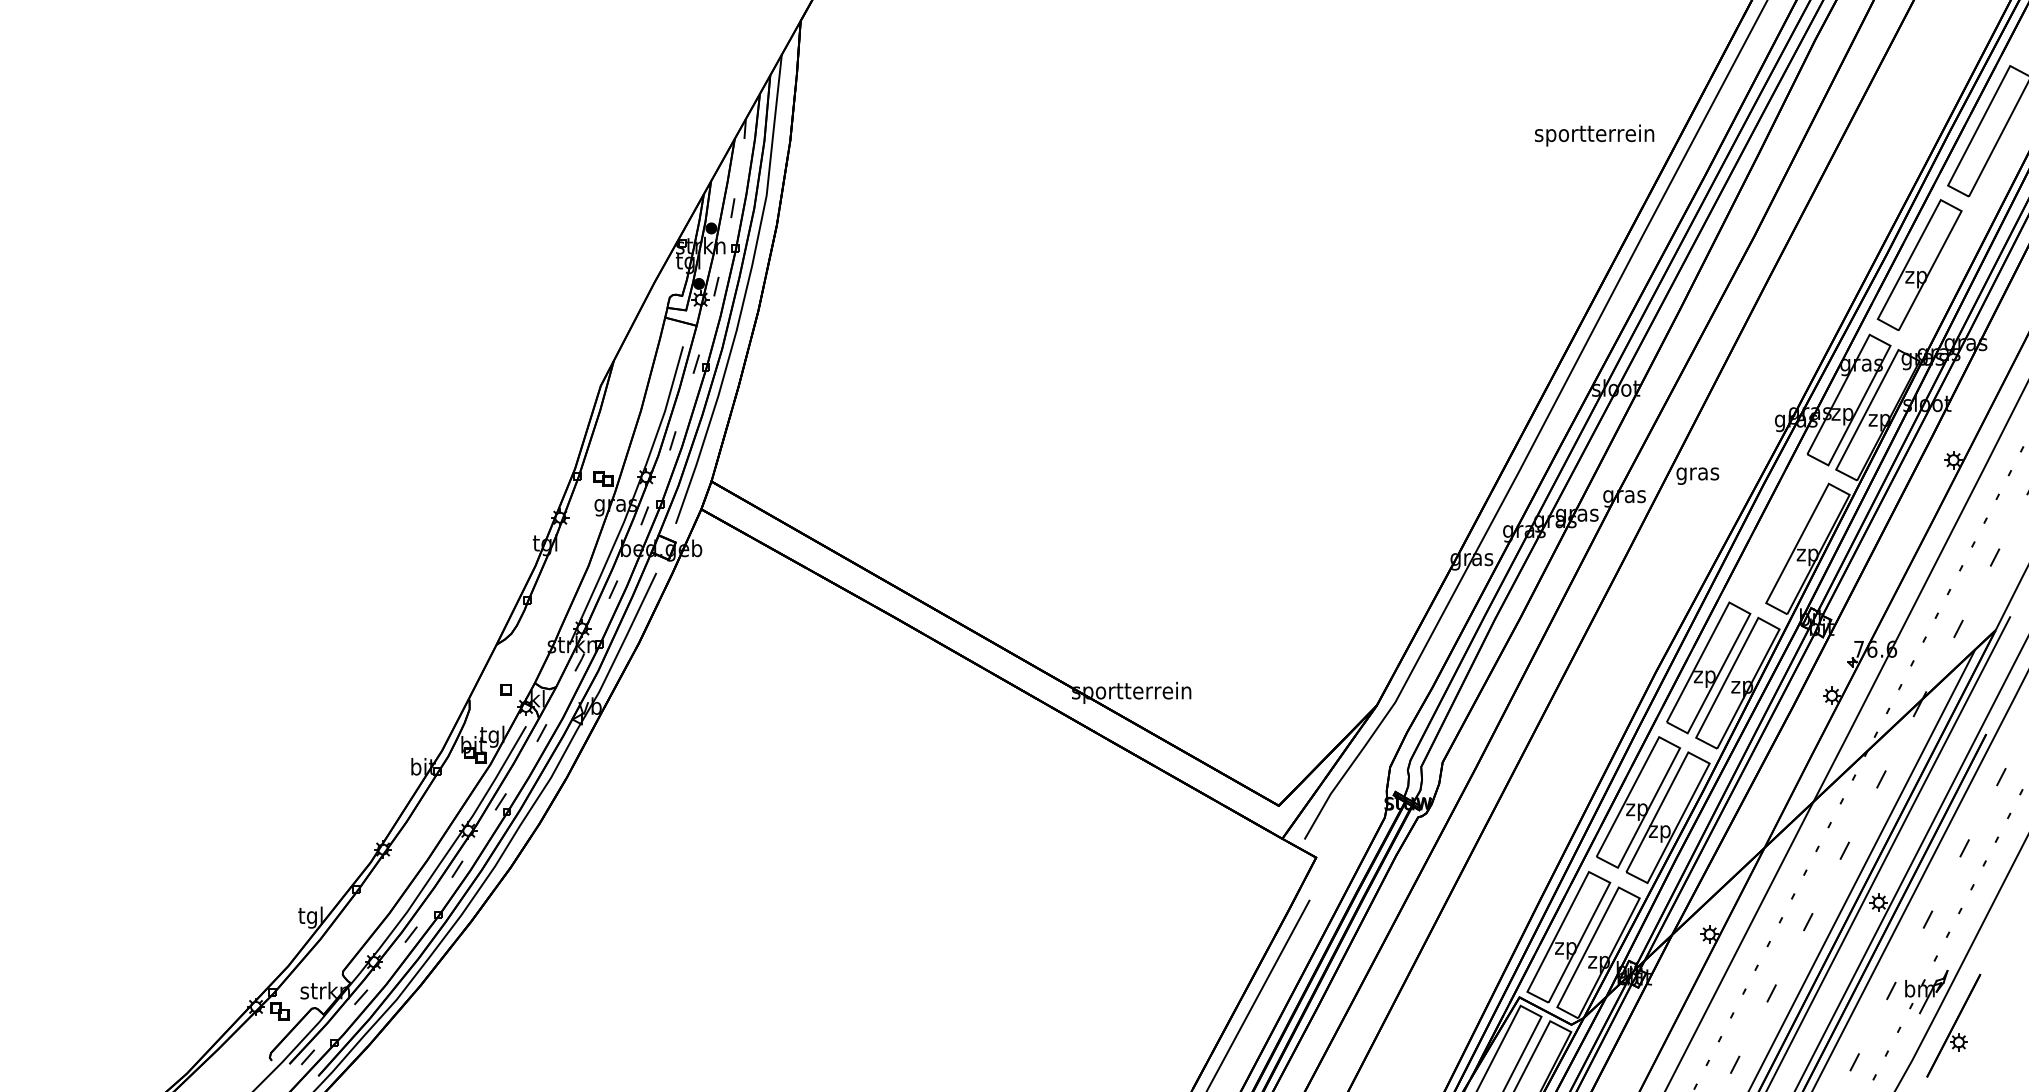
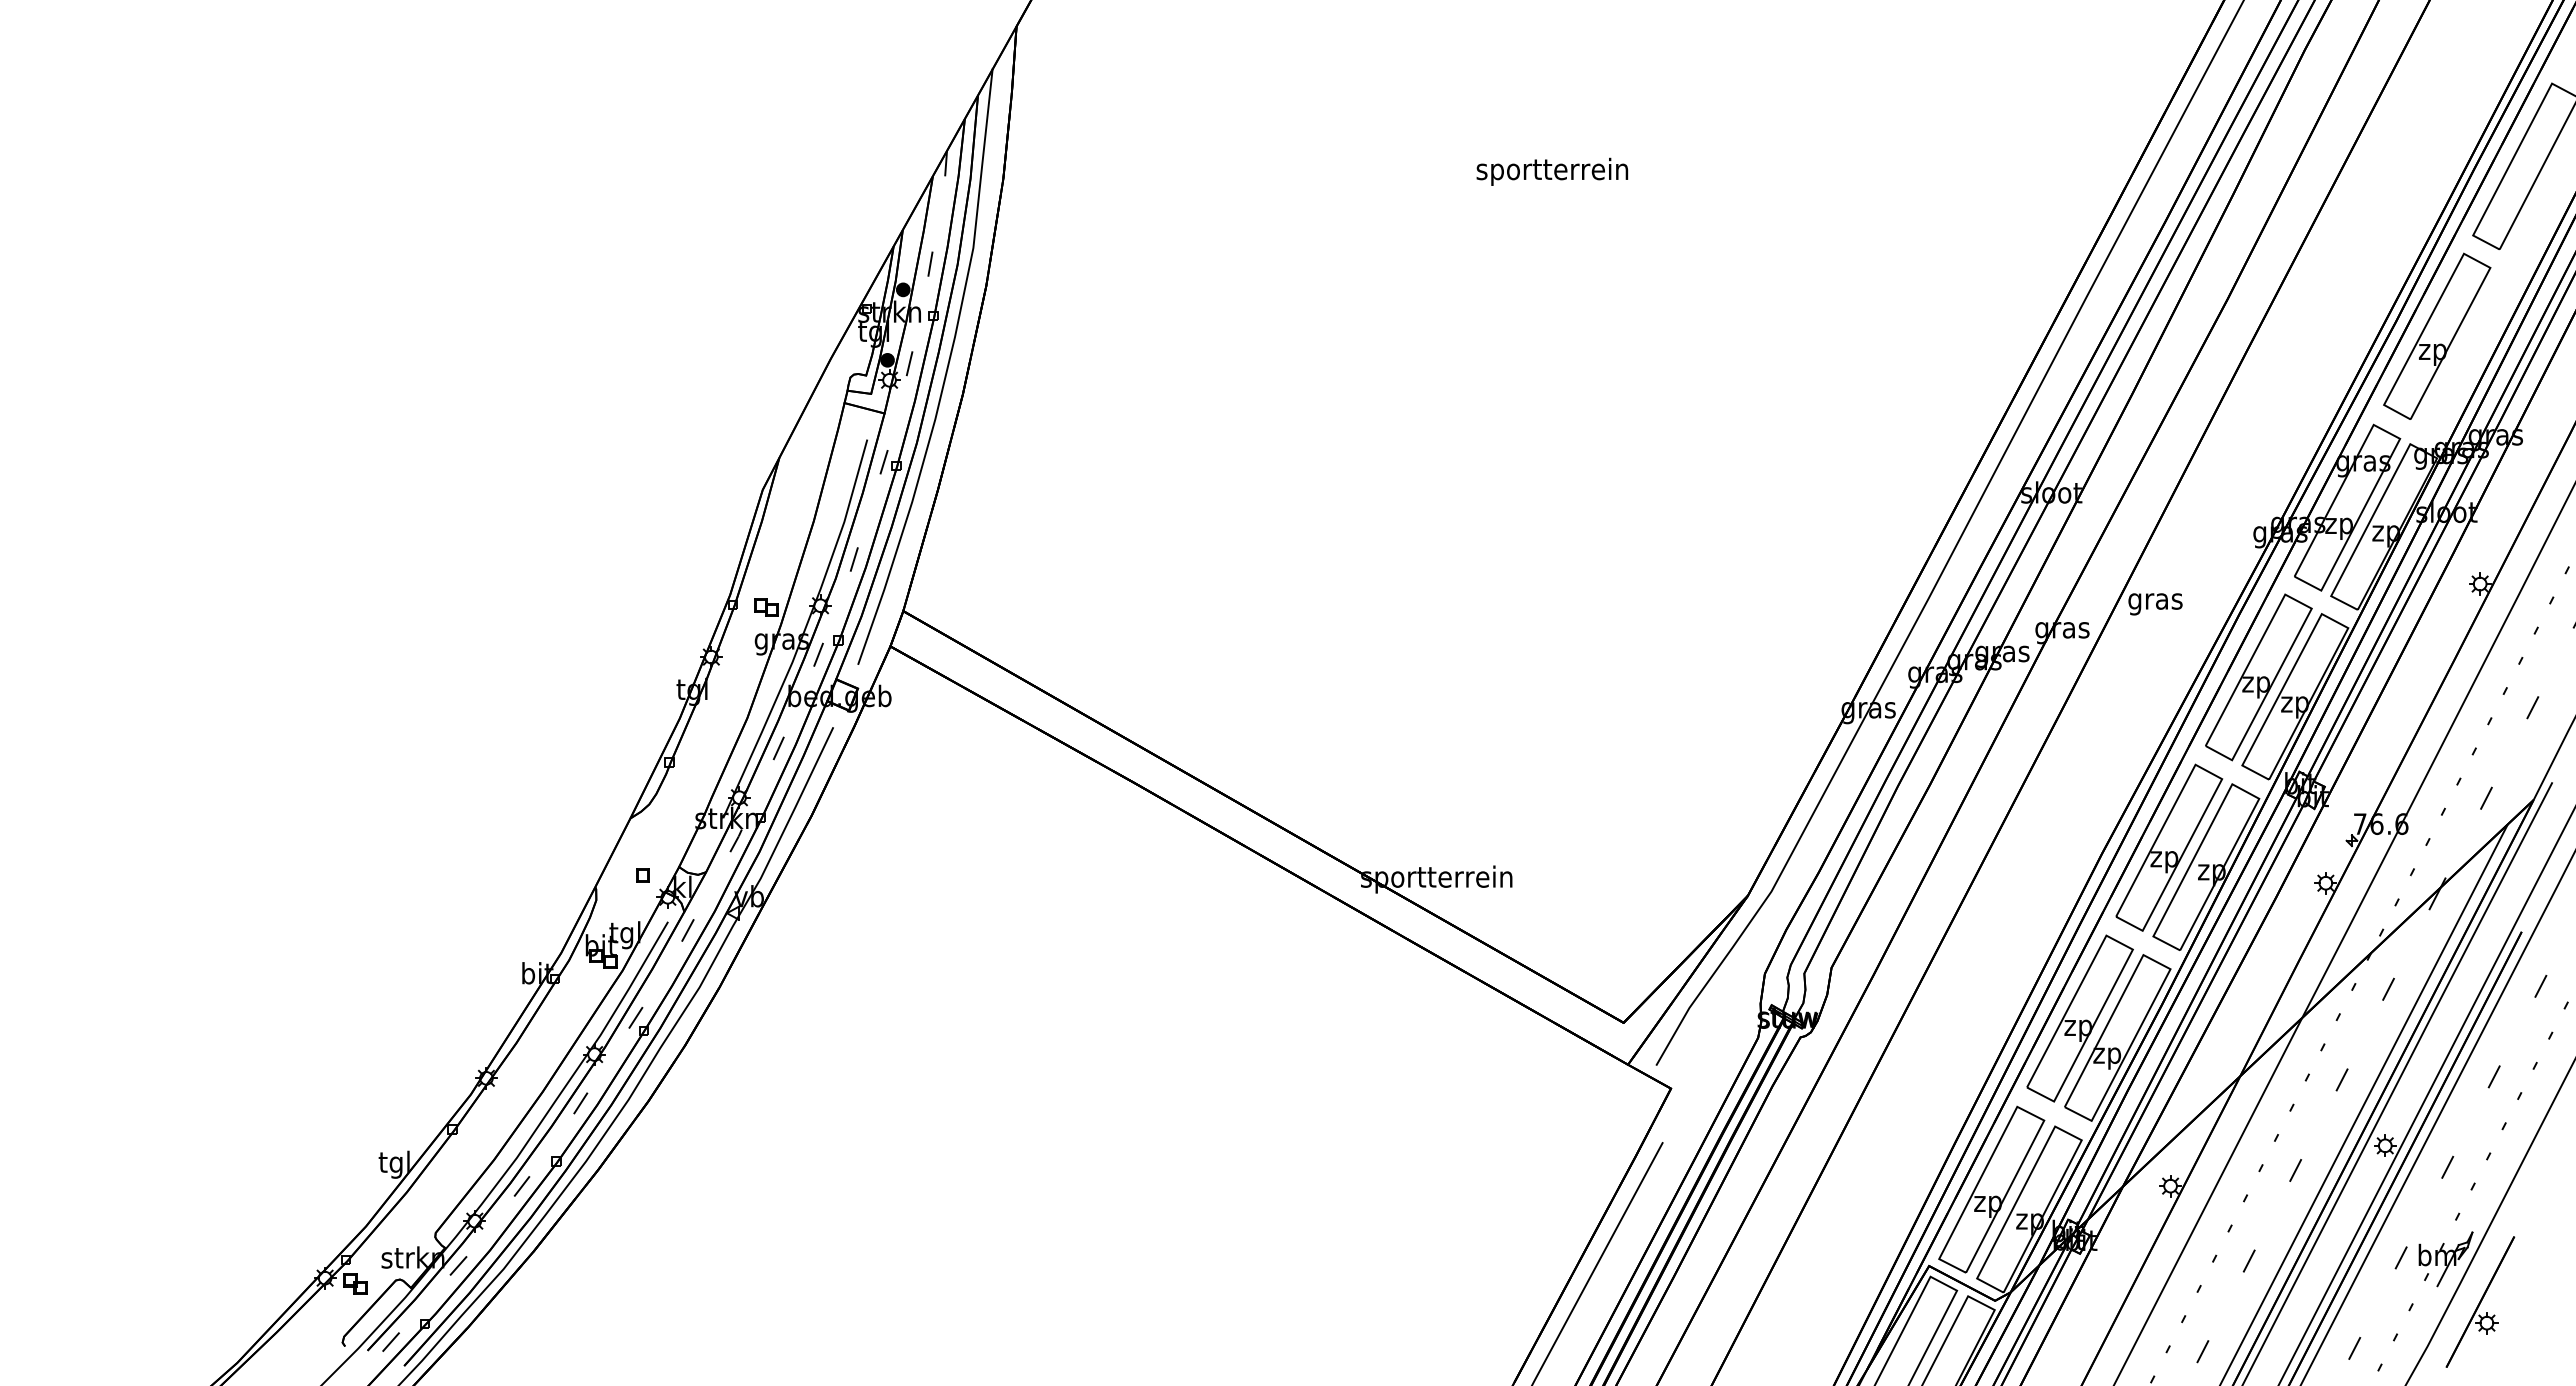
text: (1594, 135) -> (1552, 171), moved
part: (1778, 533) -> (2258, 677), added

